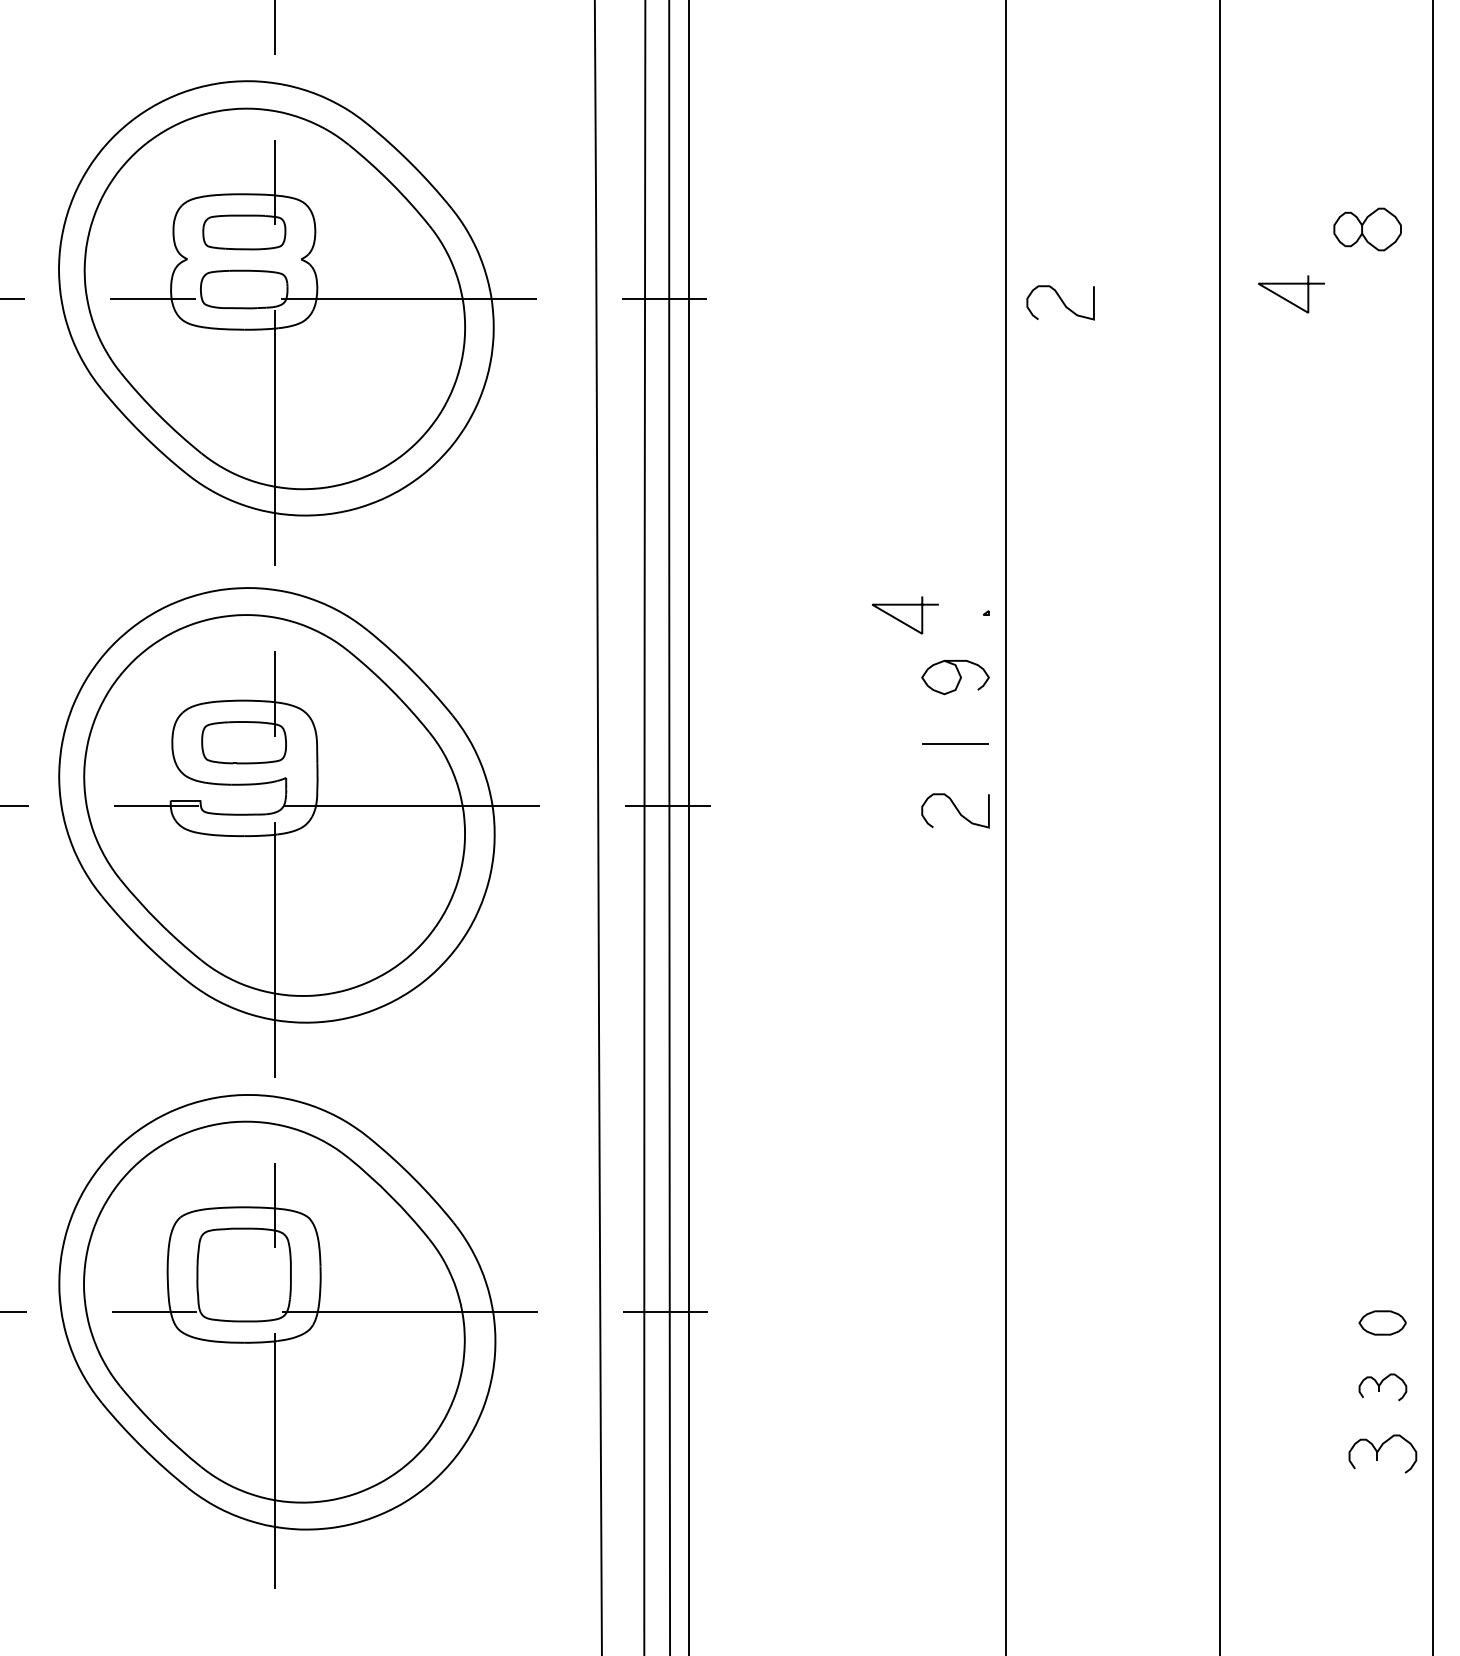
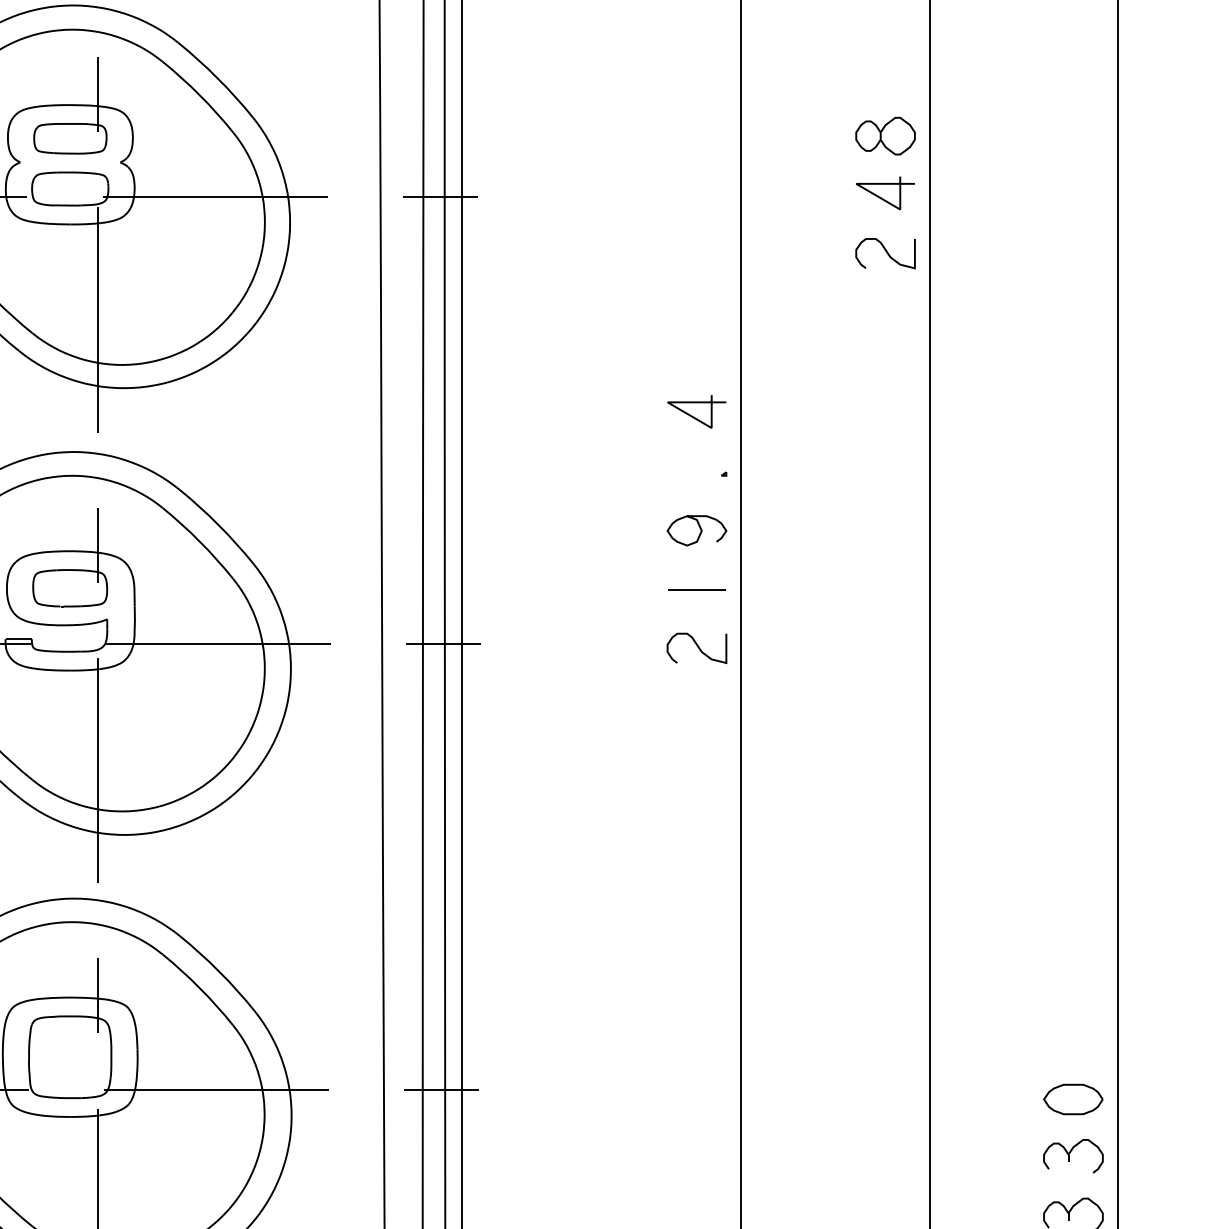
part: (1367, 229) -> (885, 136), moved
line: (1289, 300) -> (883, 198), moved
curve: (1061, 301) -> (886, 252), moved
line: (903, 621) -> (695, 417), moved
part: (1382, 1322) -> (1073, 1099), size x1.43
part: (1382, 1387) -> (1073, 1156), size x1.43

